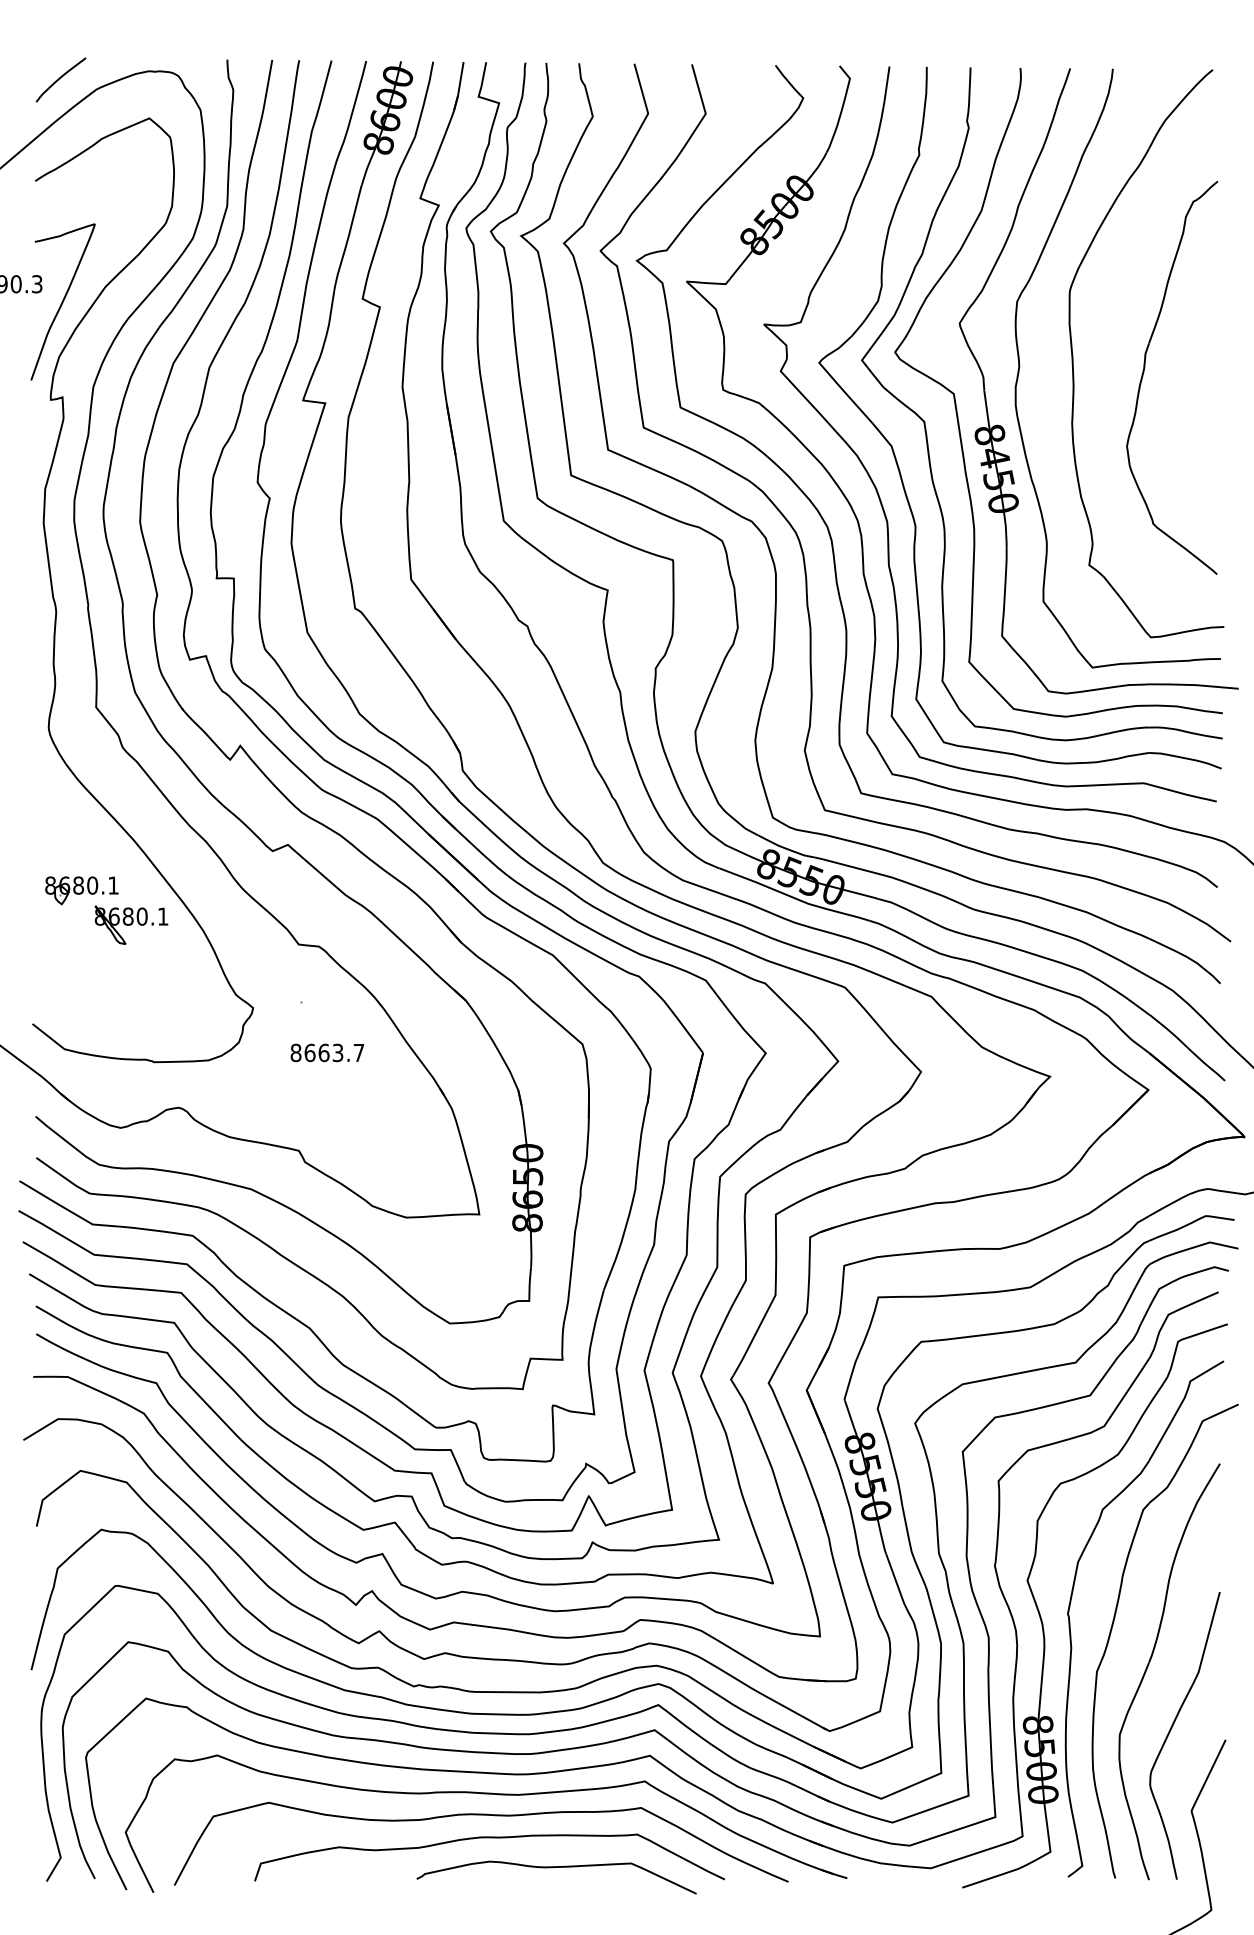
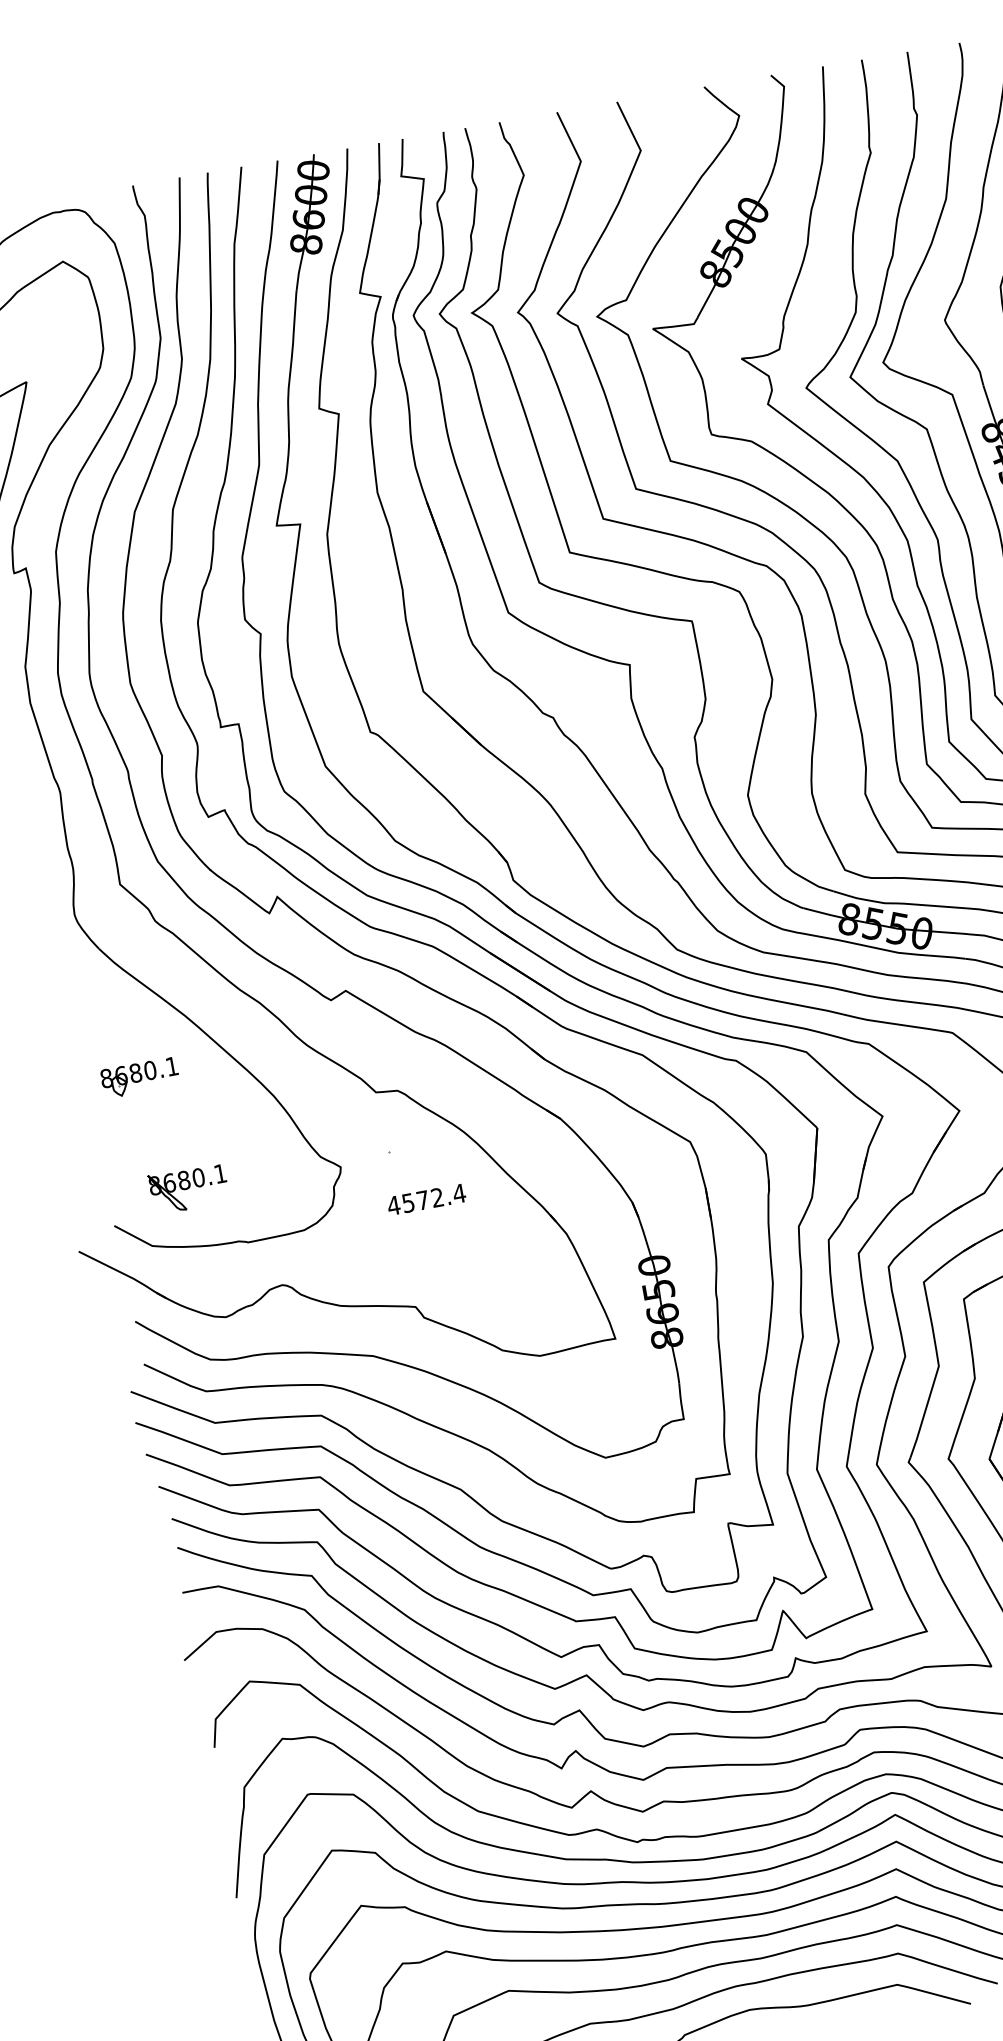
part: (131, 924) -> (189, 1188), moved
text: (327, 1052) -> (426, 1199), 8663.7 -> 4572.4

